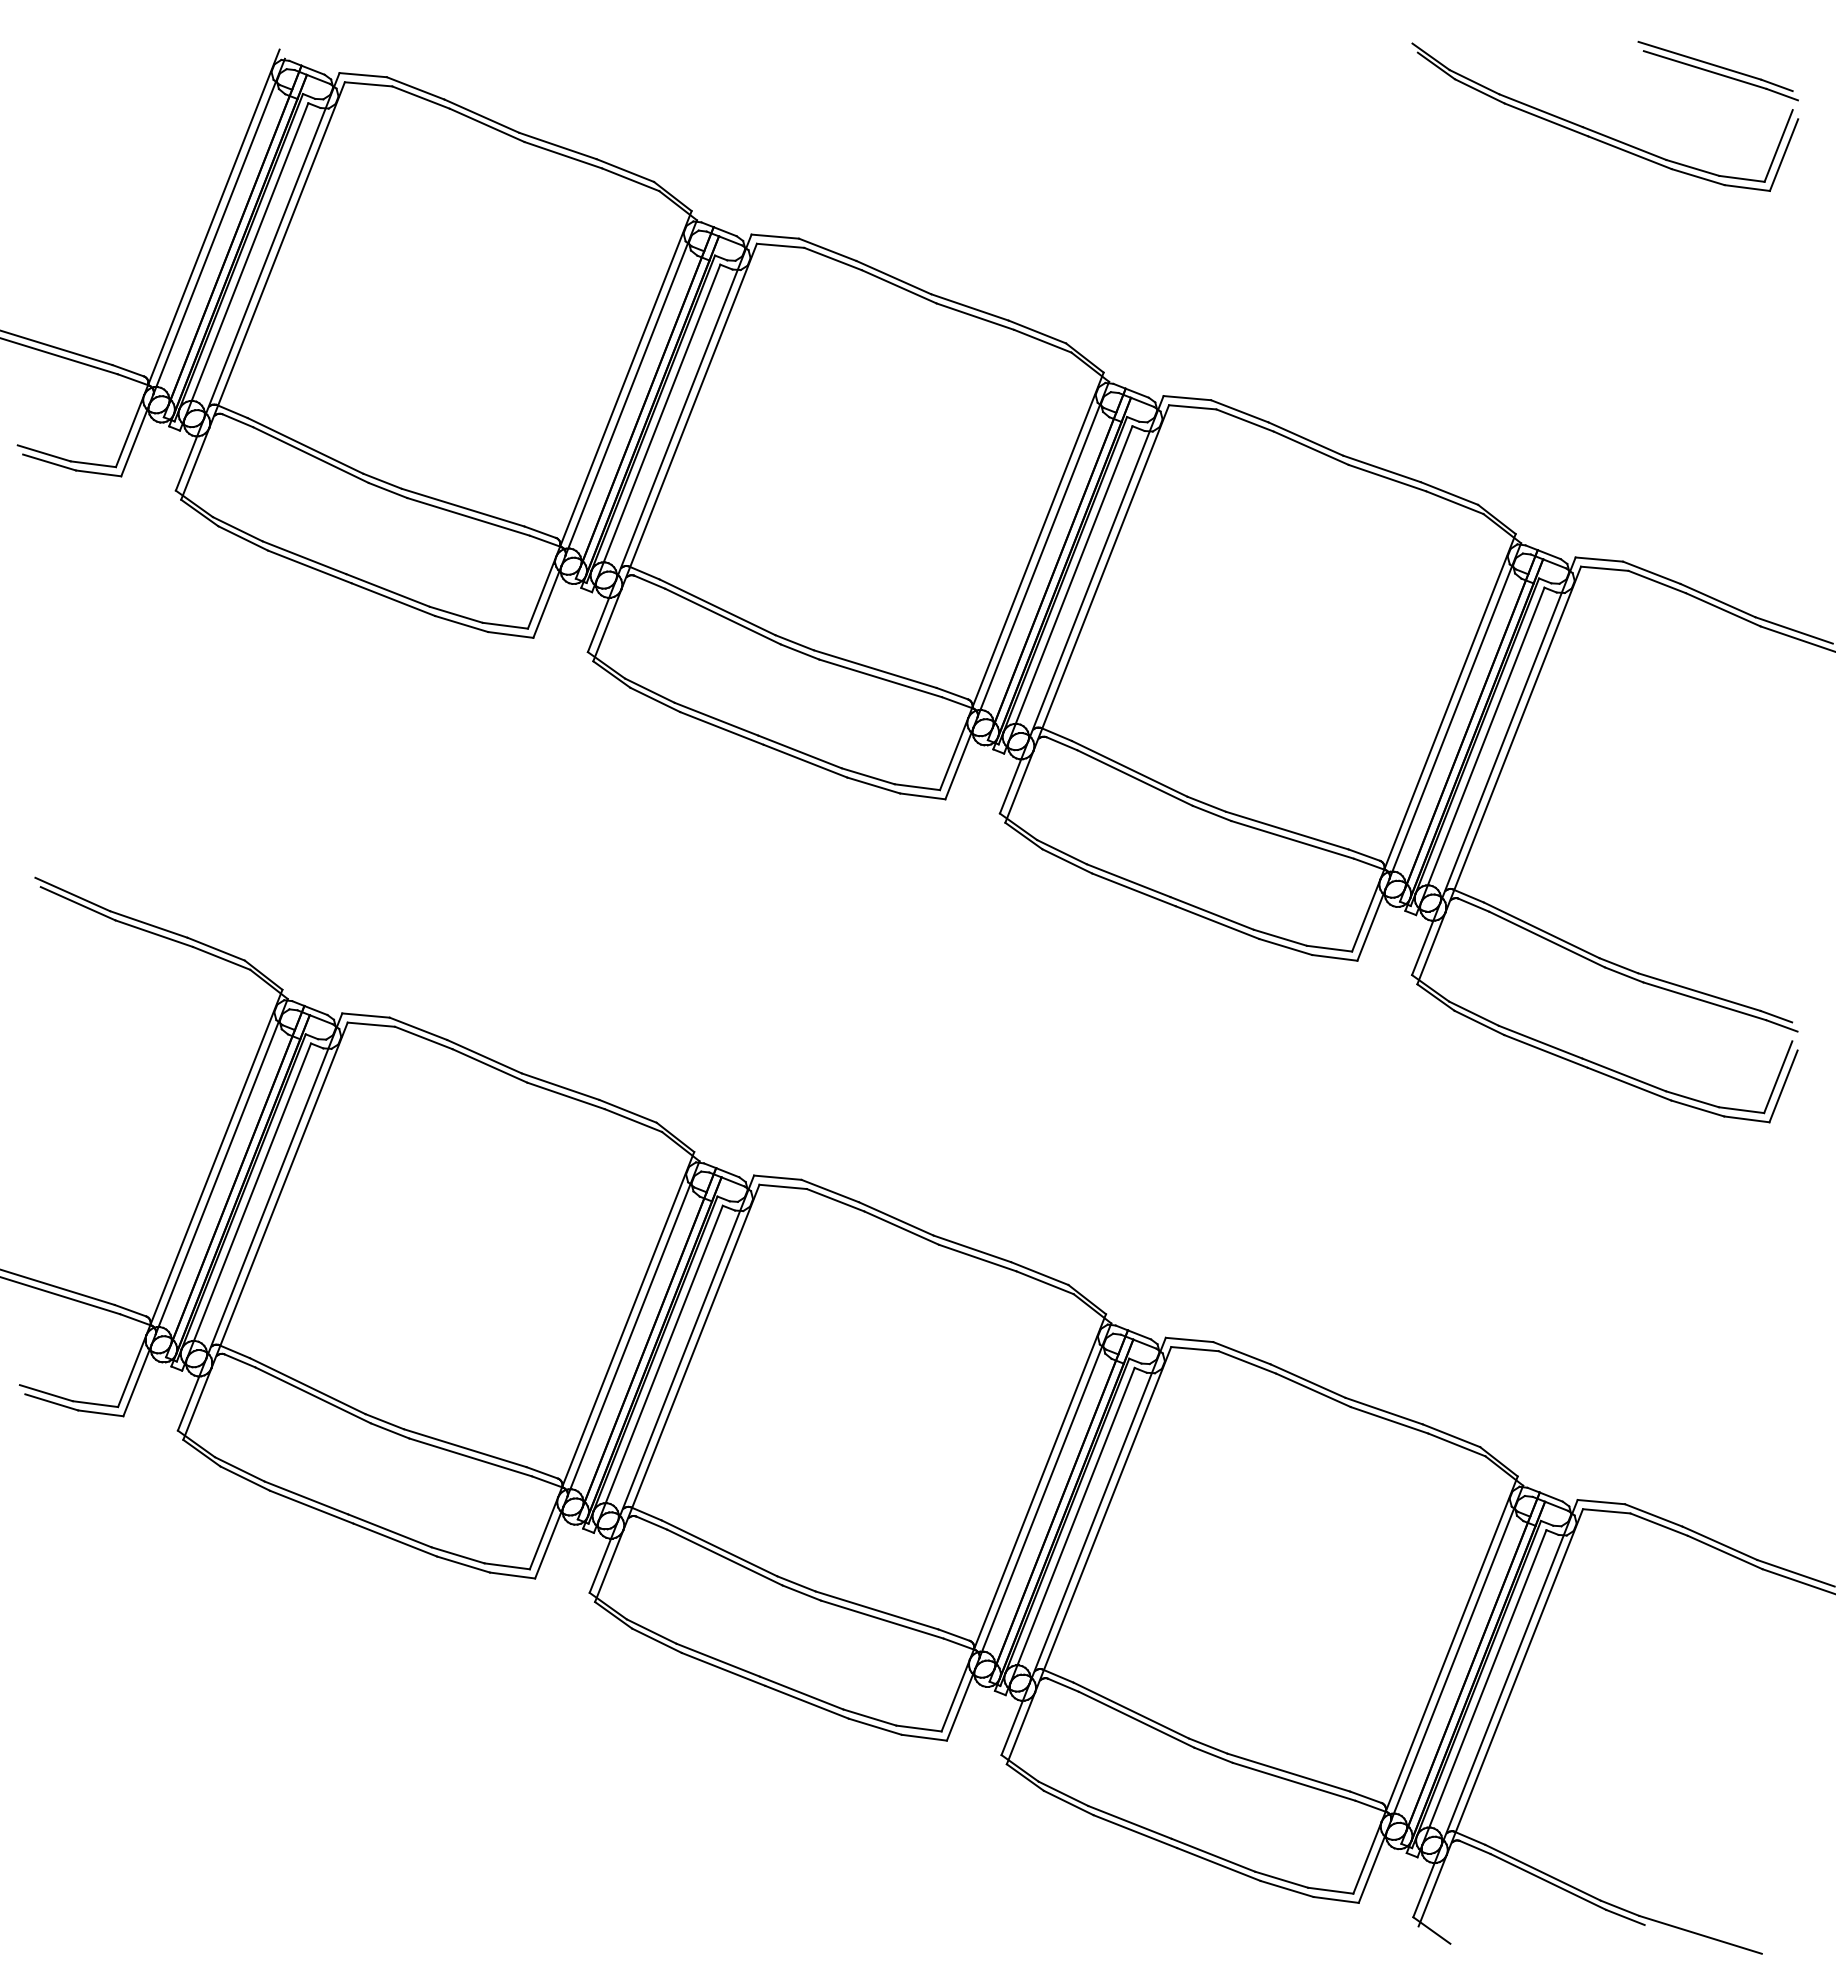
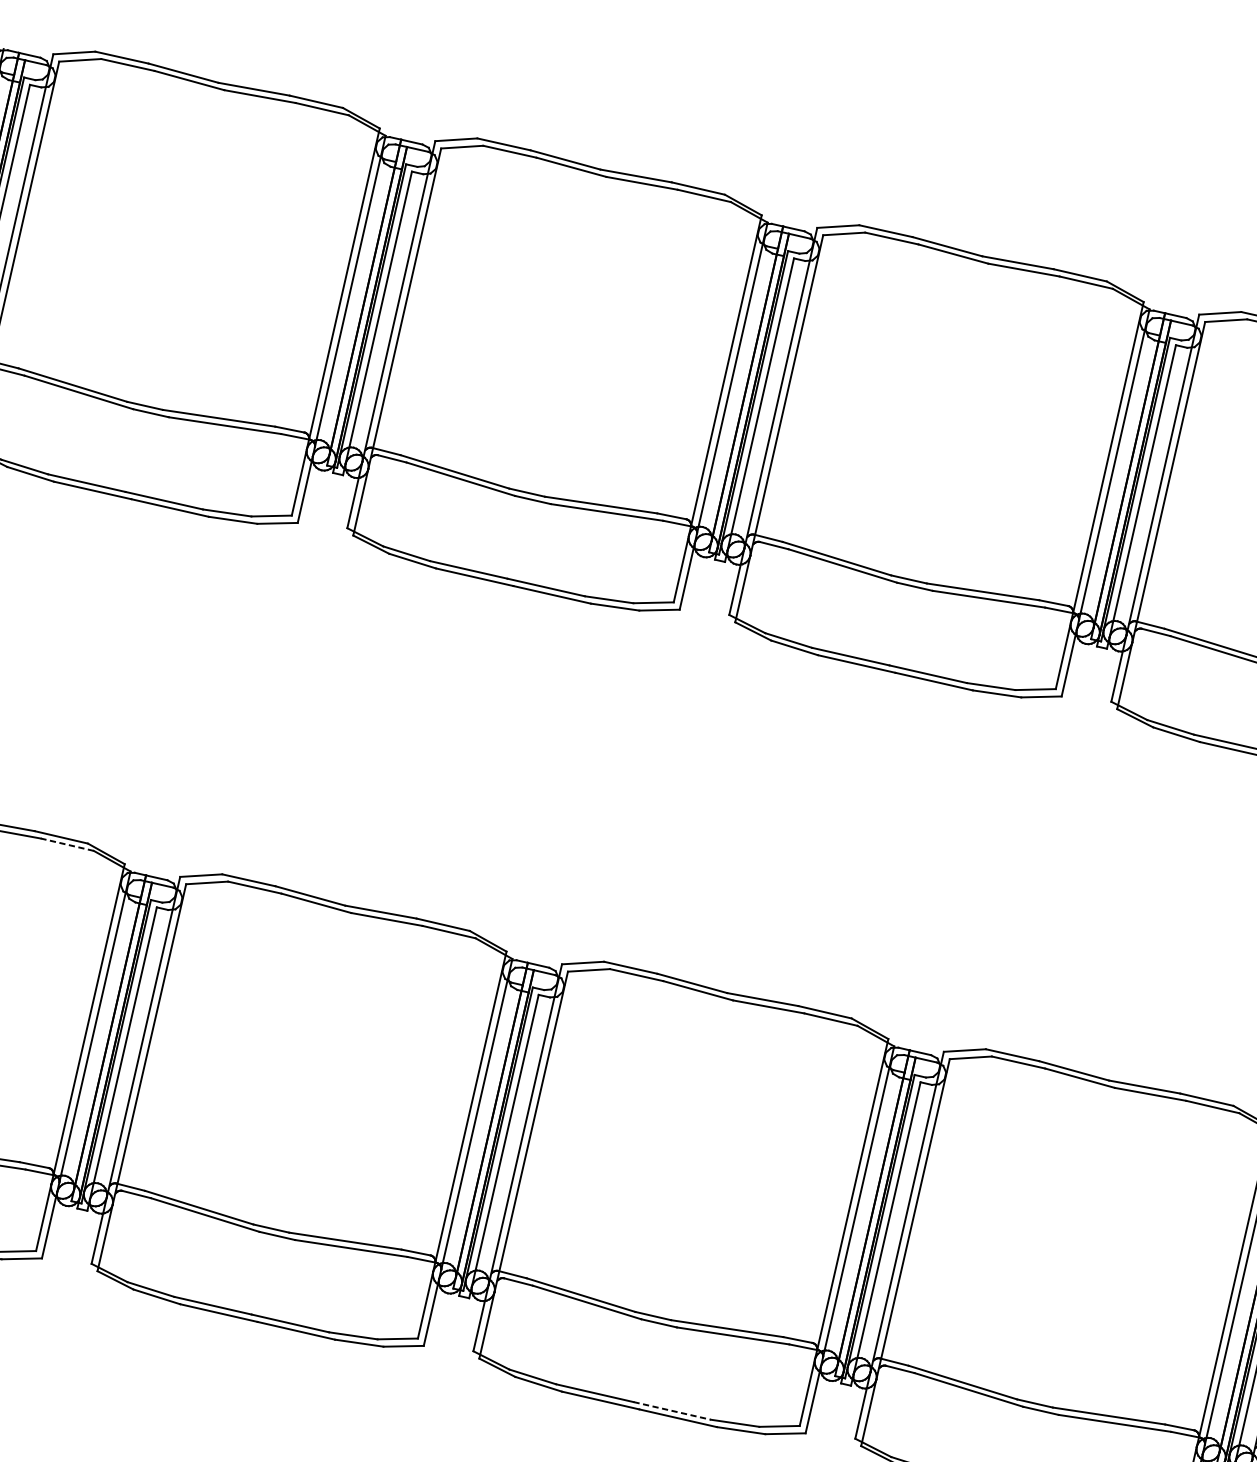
line: (221, 958) -> (67, 844), solid -> dashed
line: (801, 1693) -> (672, 1411), solid -> dashed

